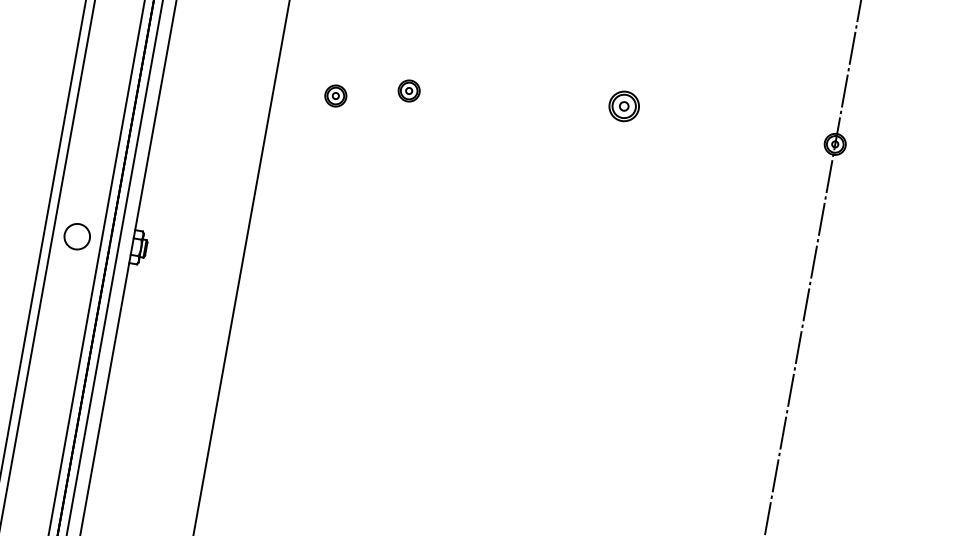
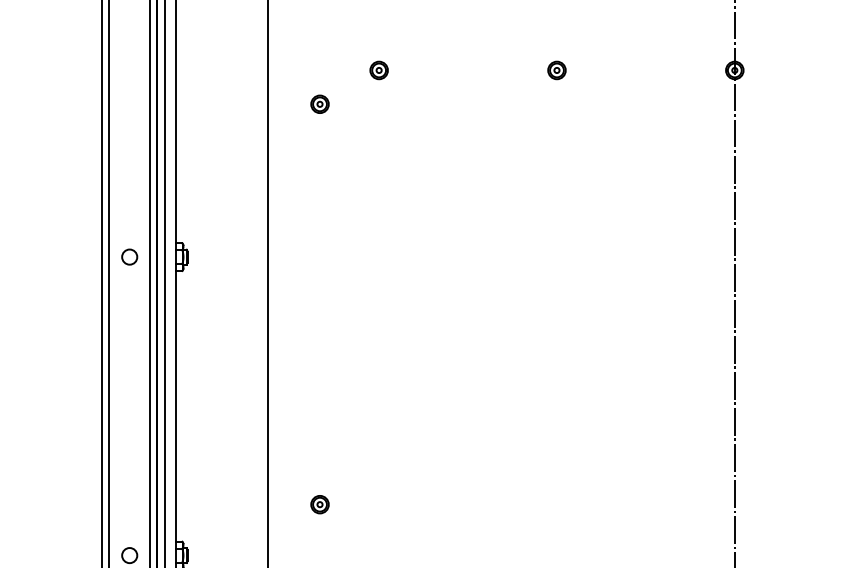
part: (408, 90) -> (378, 70), moved
part: (623, 106) -> (556, 70), size x0.71
circle: (77, 235) -> (129, 256), size x0.71

